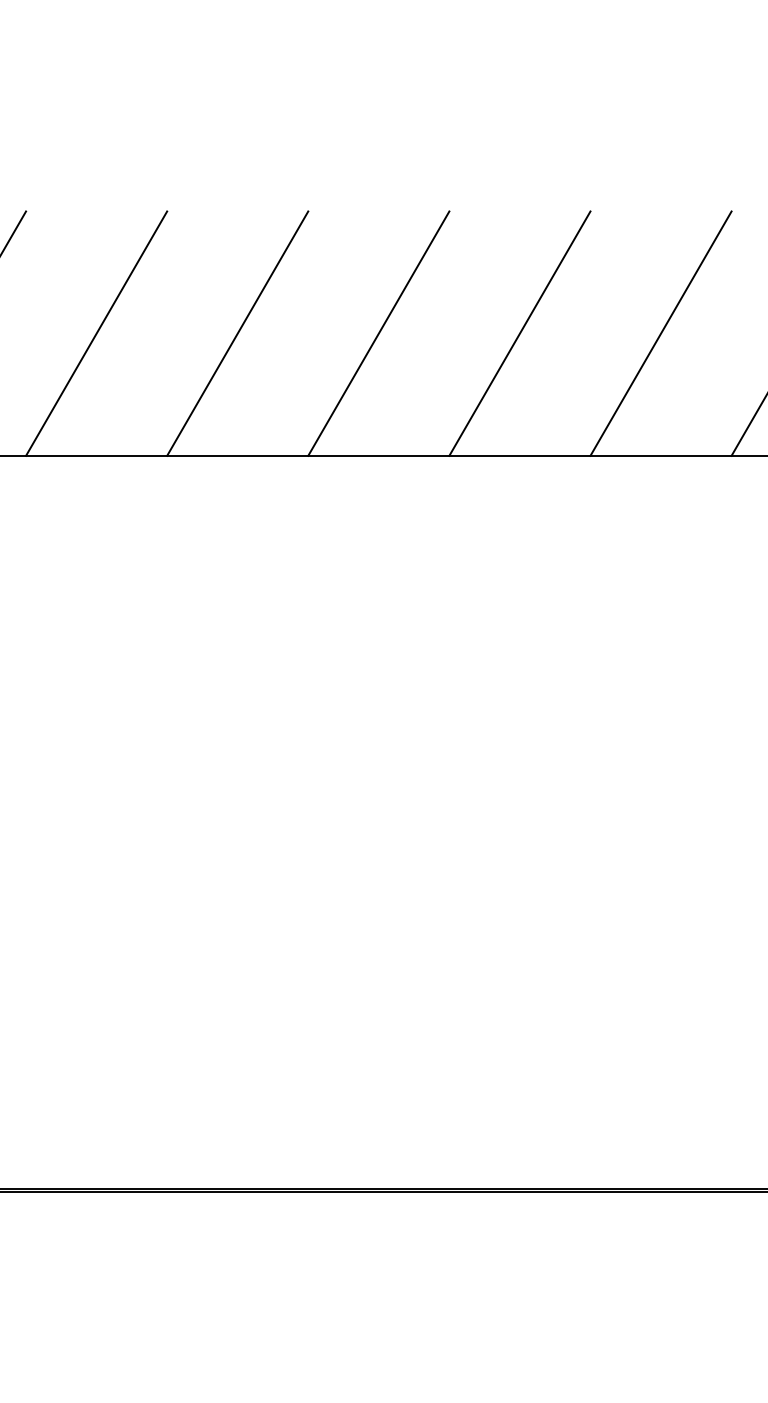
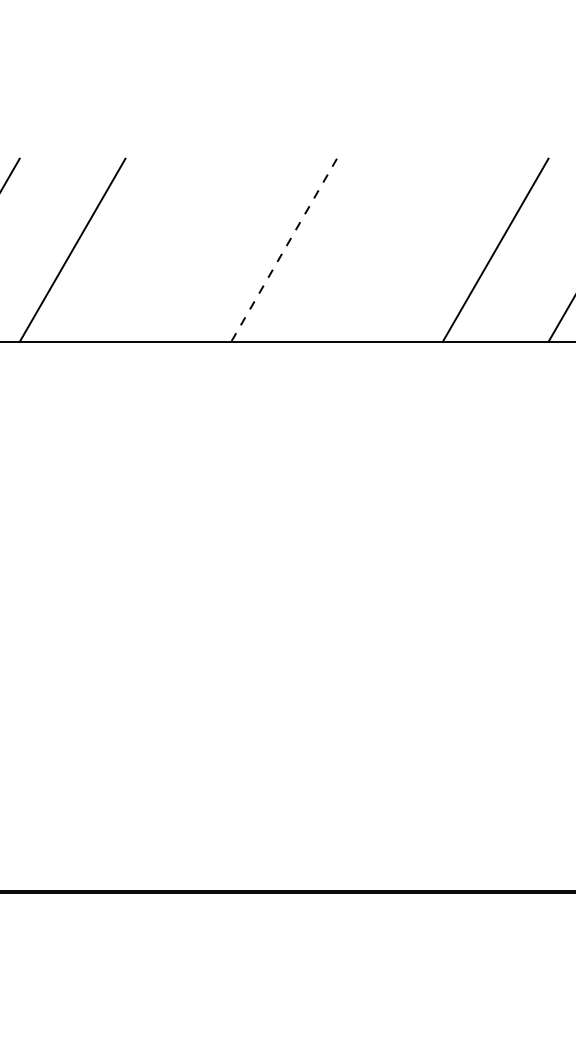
line: (237, 333) -> (178, 250), removed
line: (519, 333) -> (389, 250), removed
line: (378, 334) -> (283, 250), solid -> dashed

